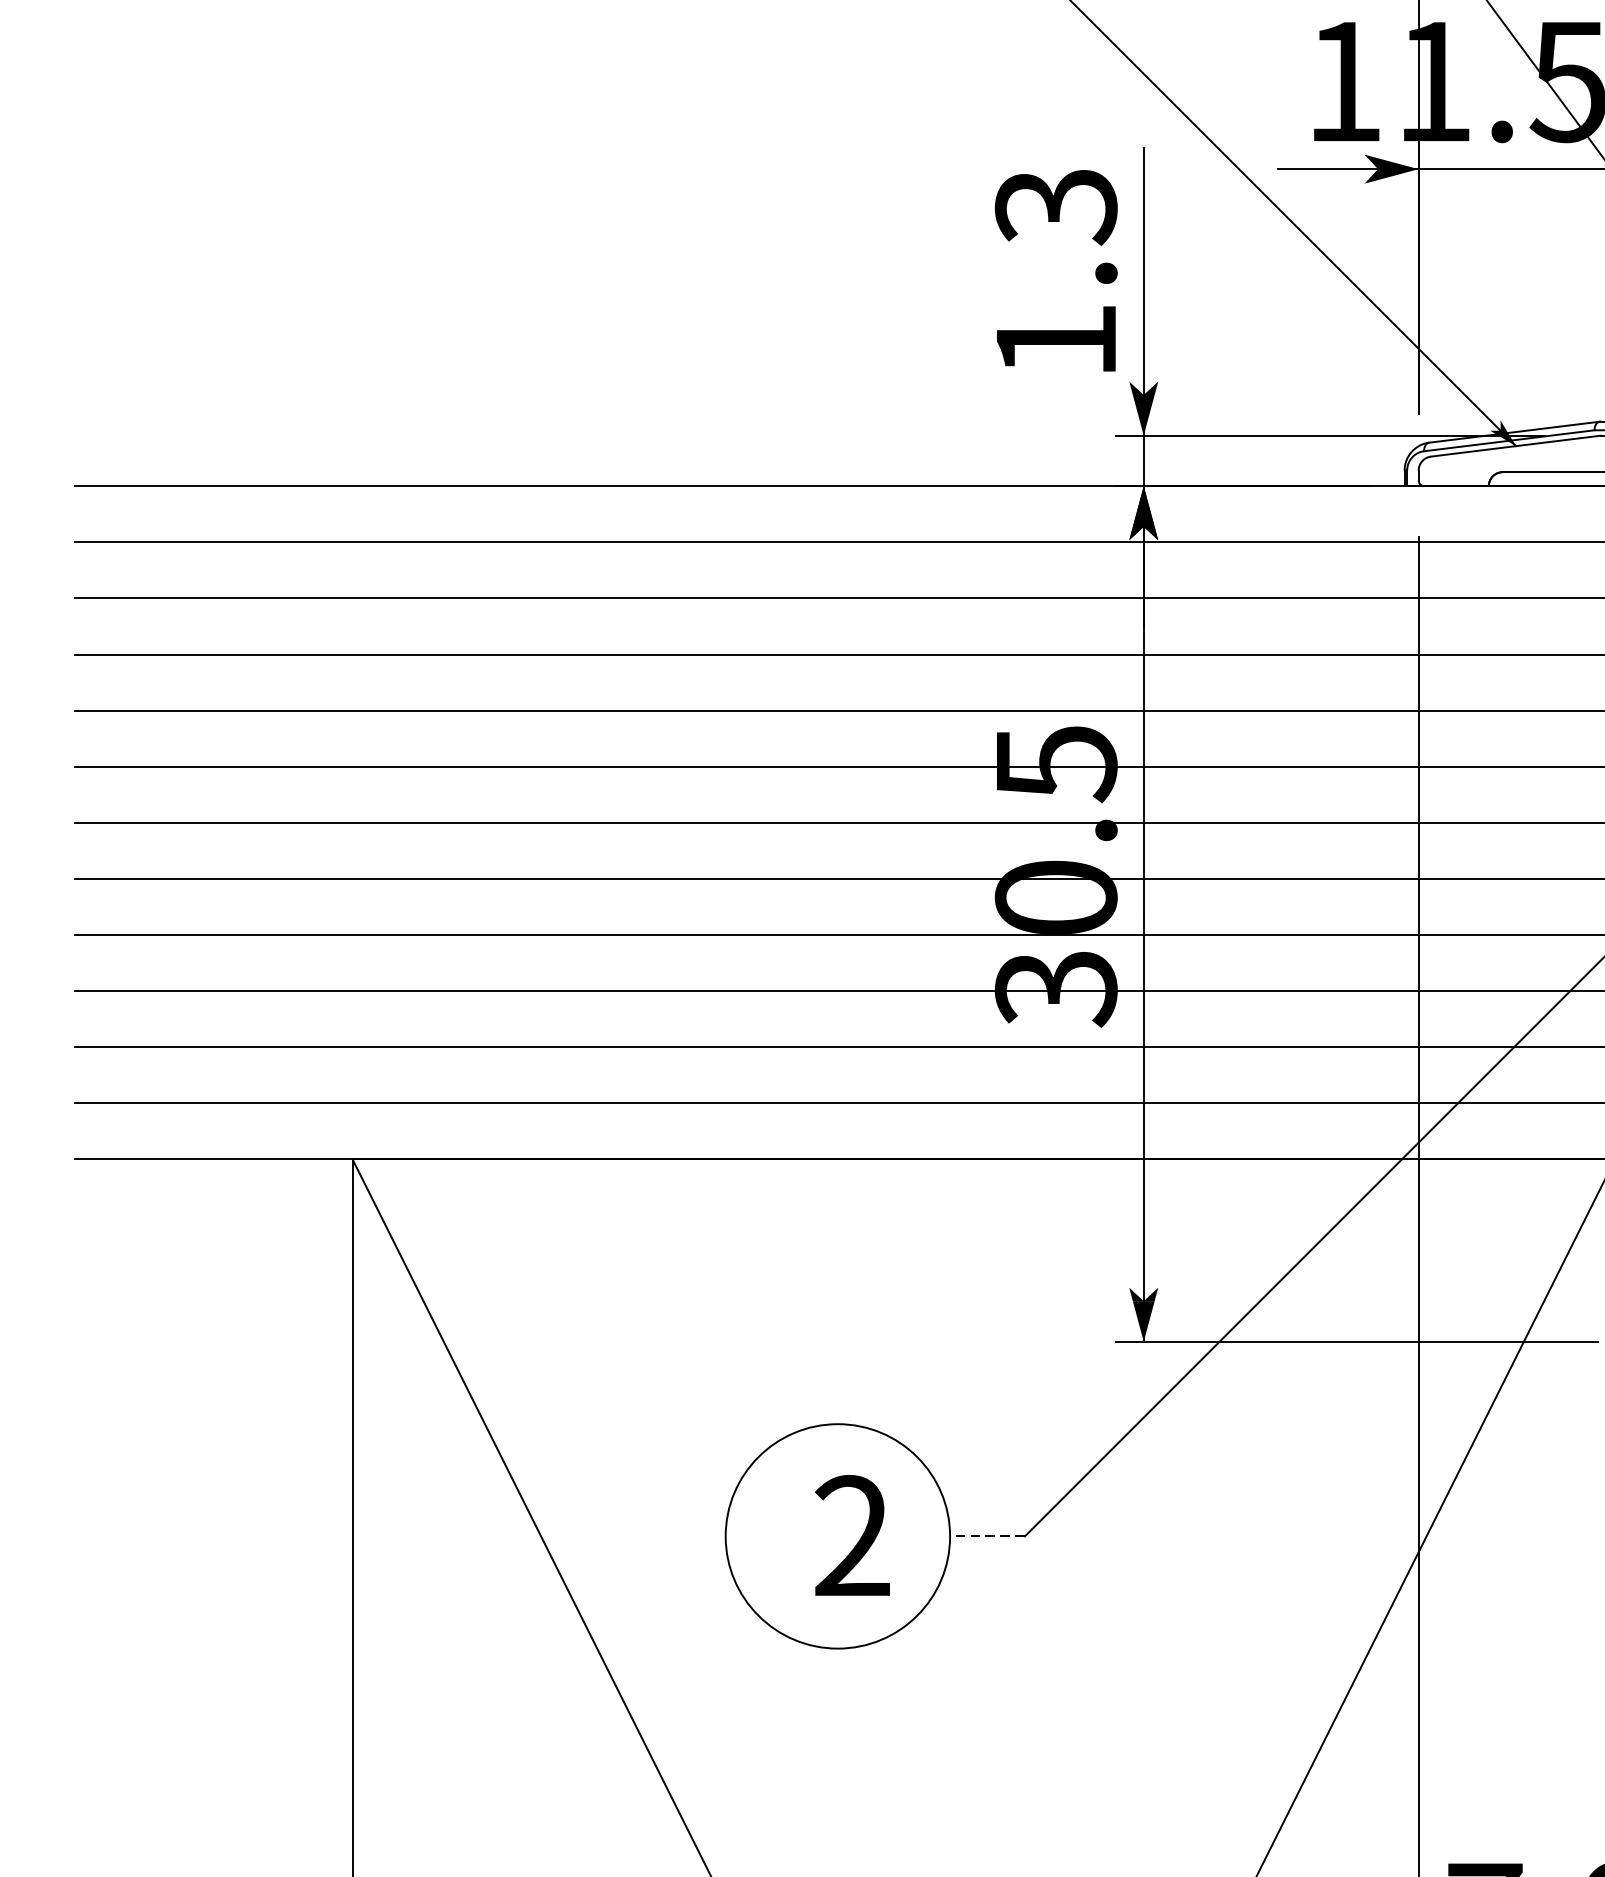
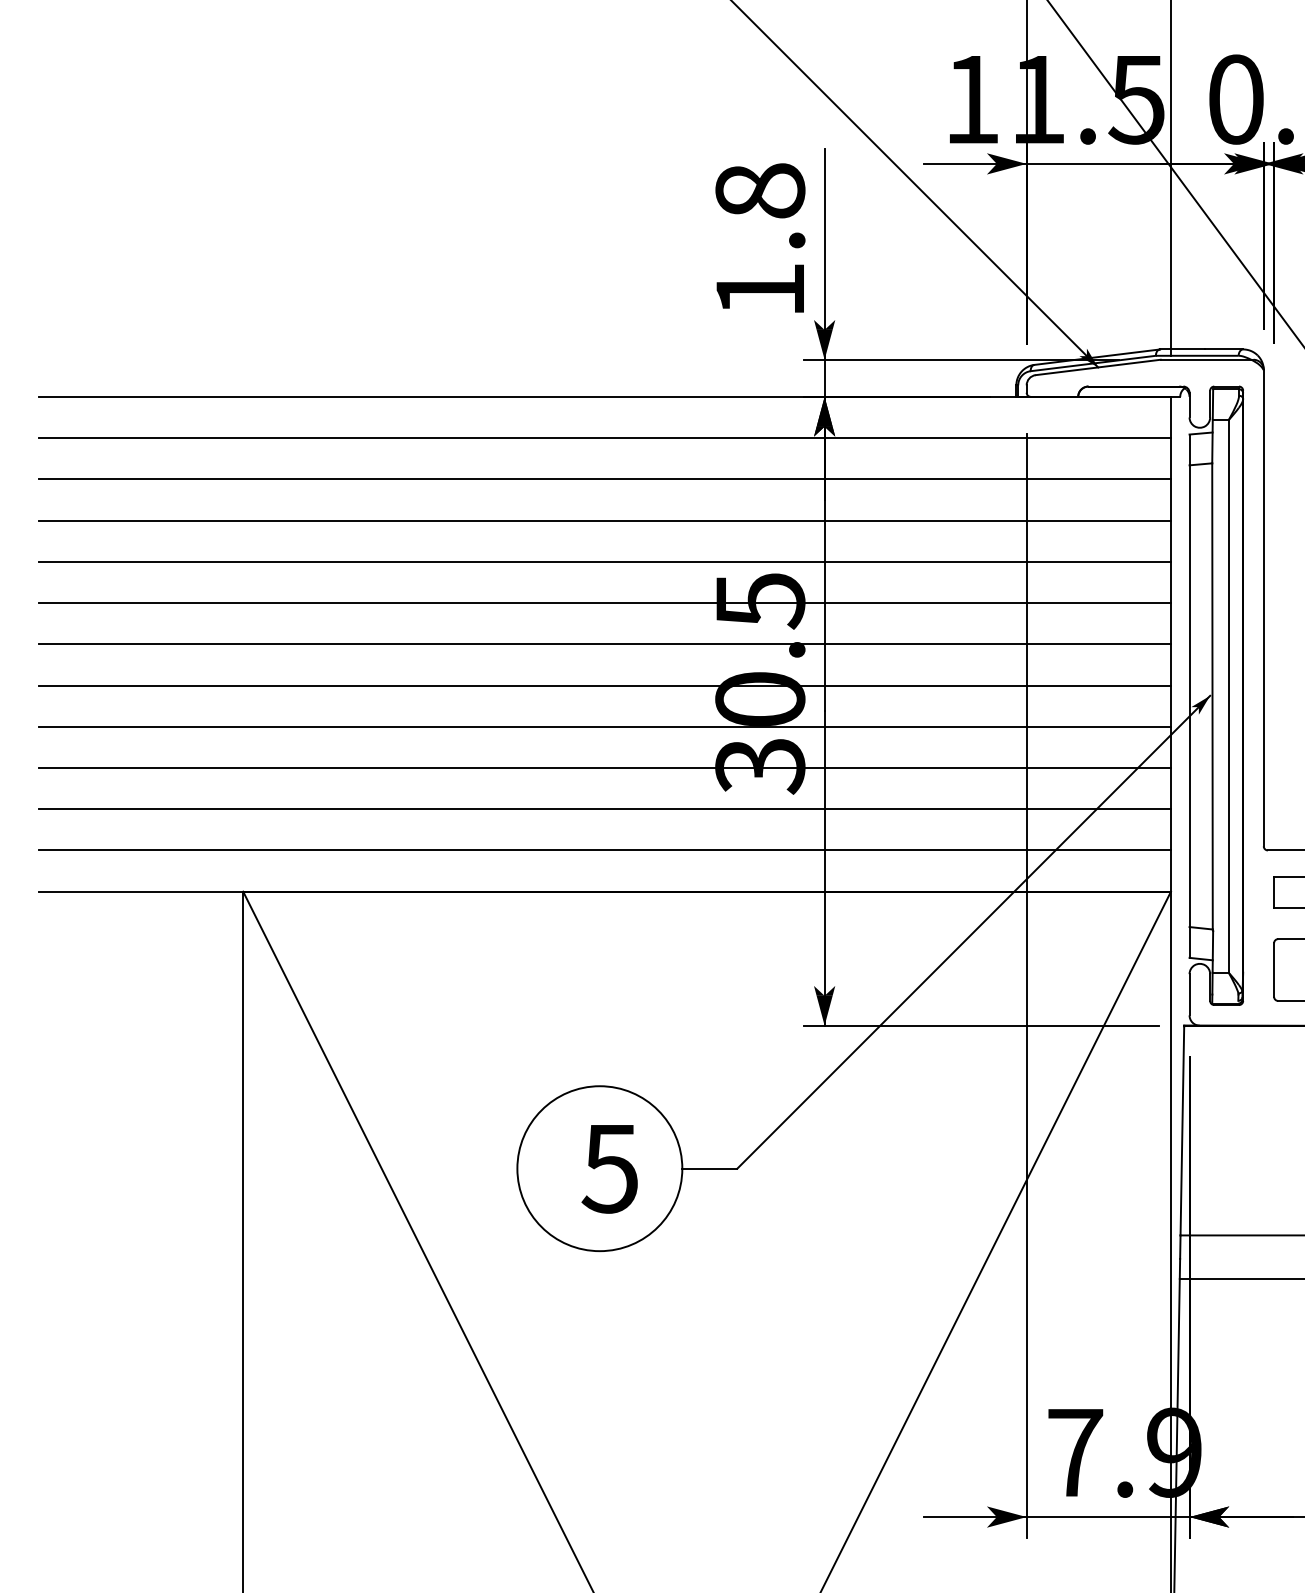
text: (1056, 206) -> (760, 191), 1.3 -> 1.8
text: (851, 1536) -> (609, 1168), 2 -> 5
line: (987, 1536) -> (709, 1168), dashed -> solid

